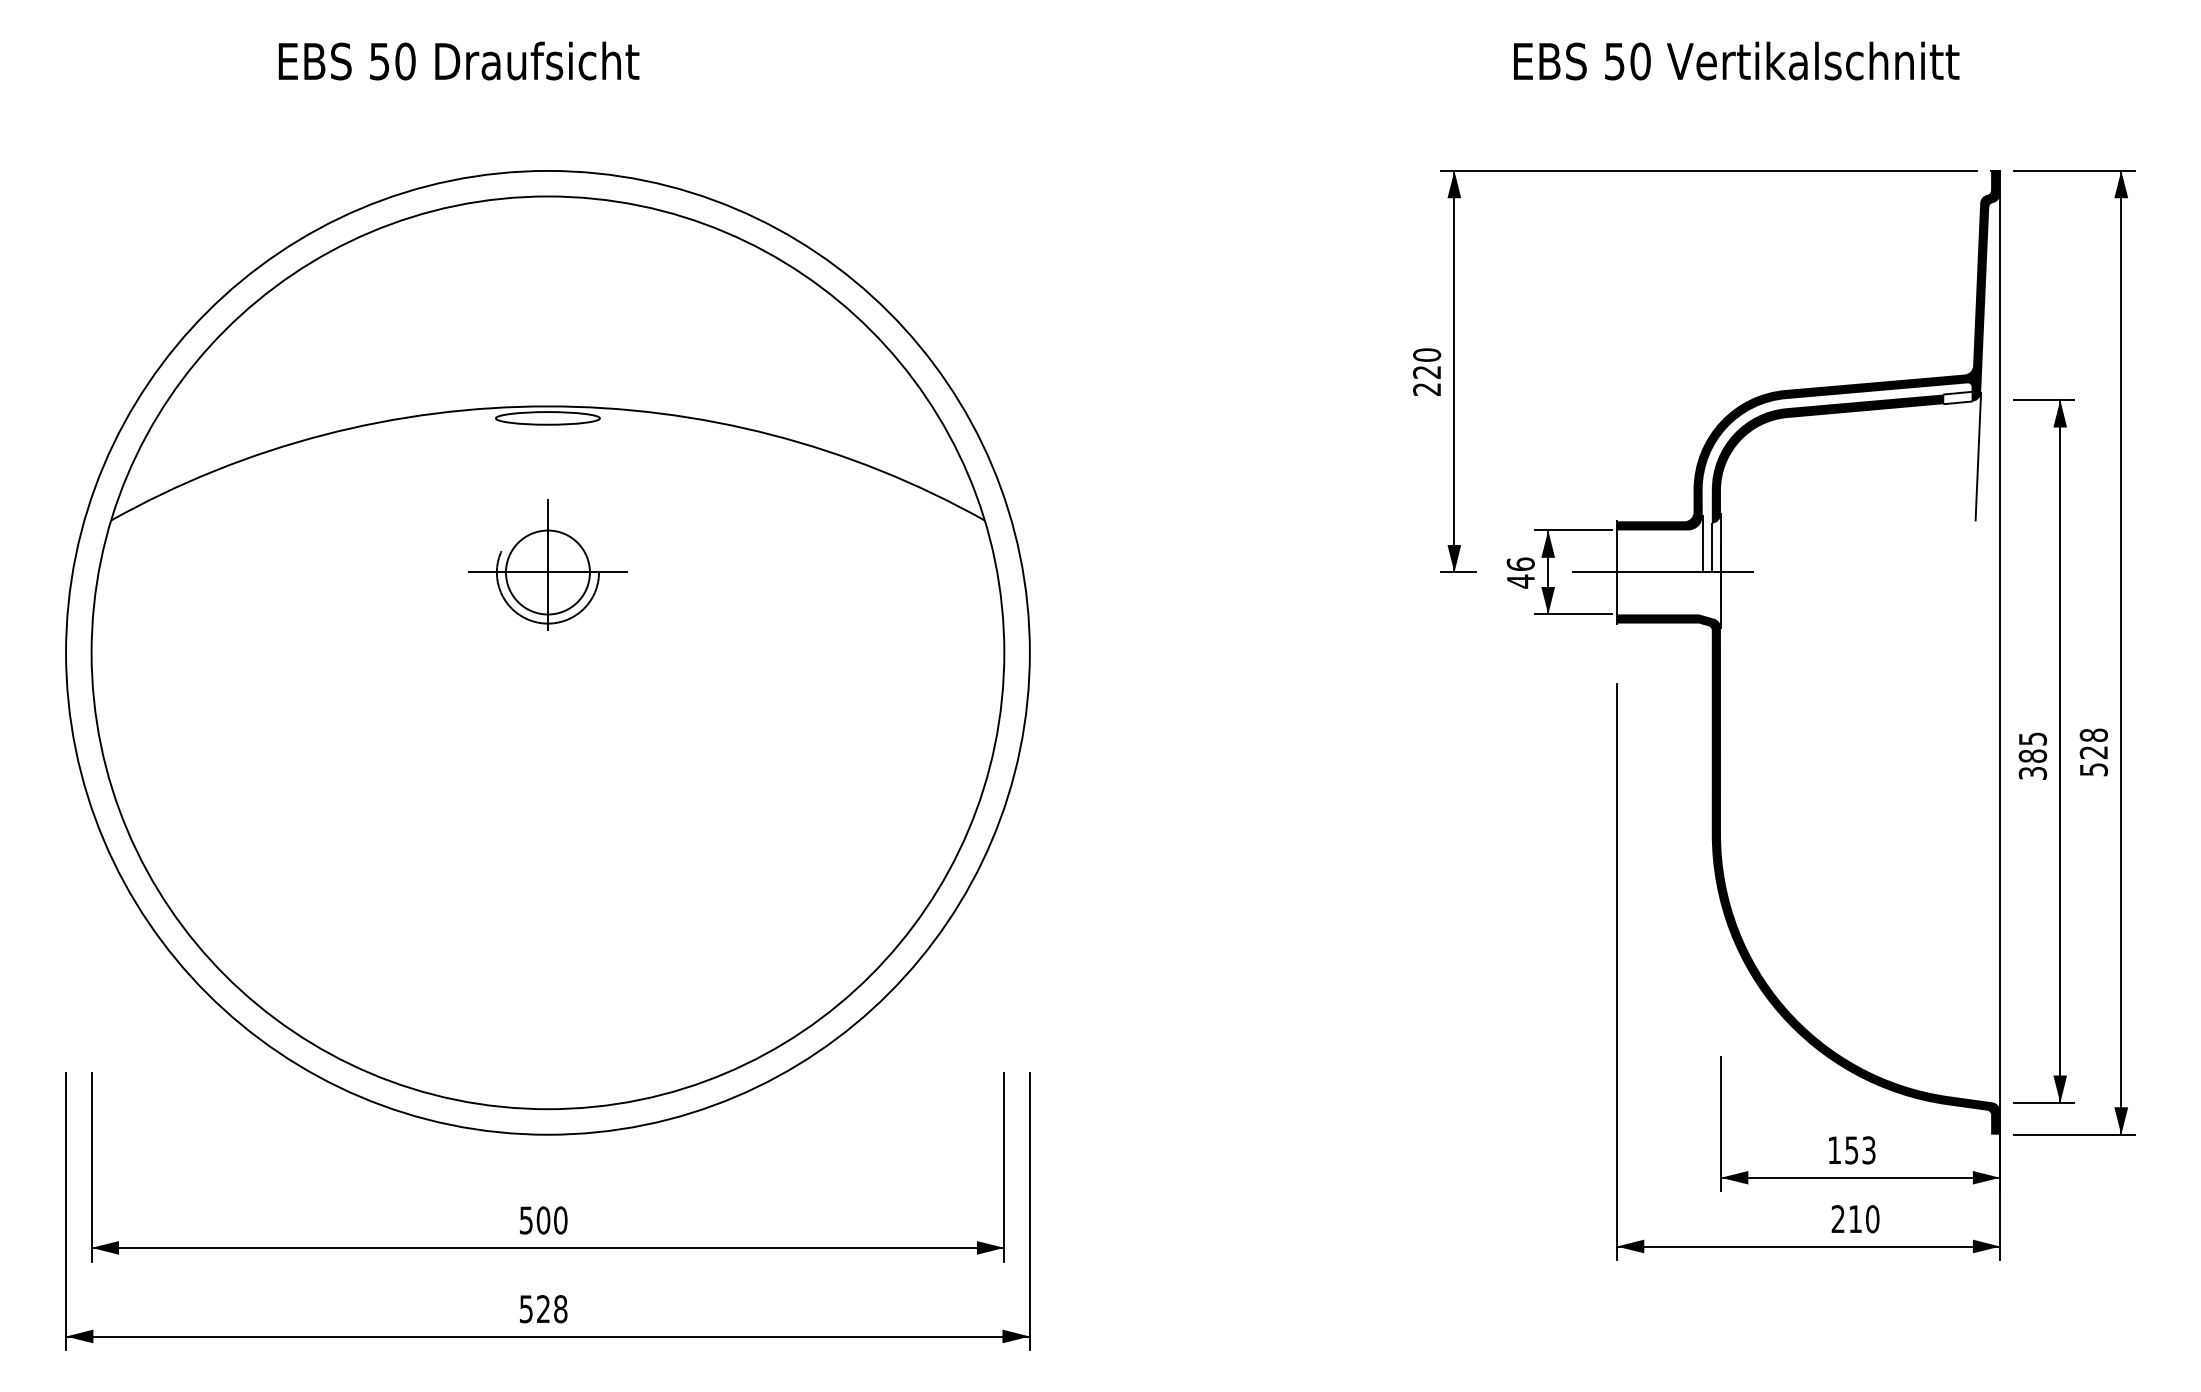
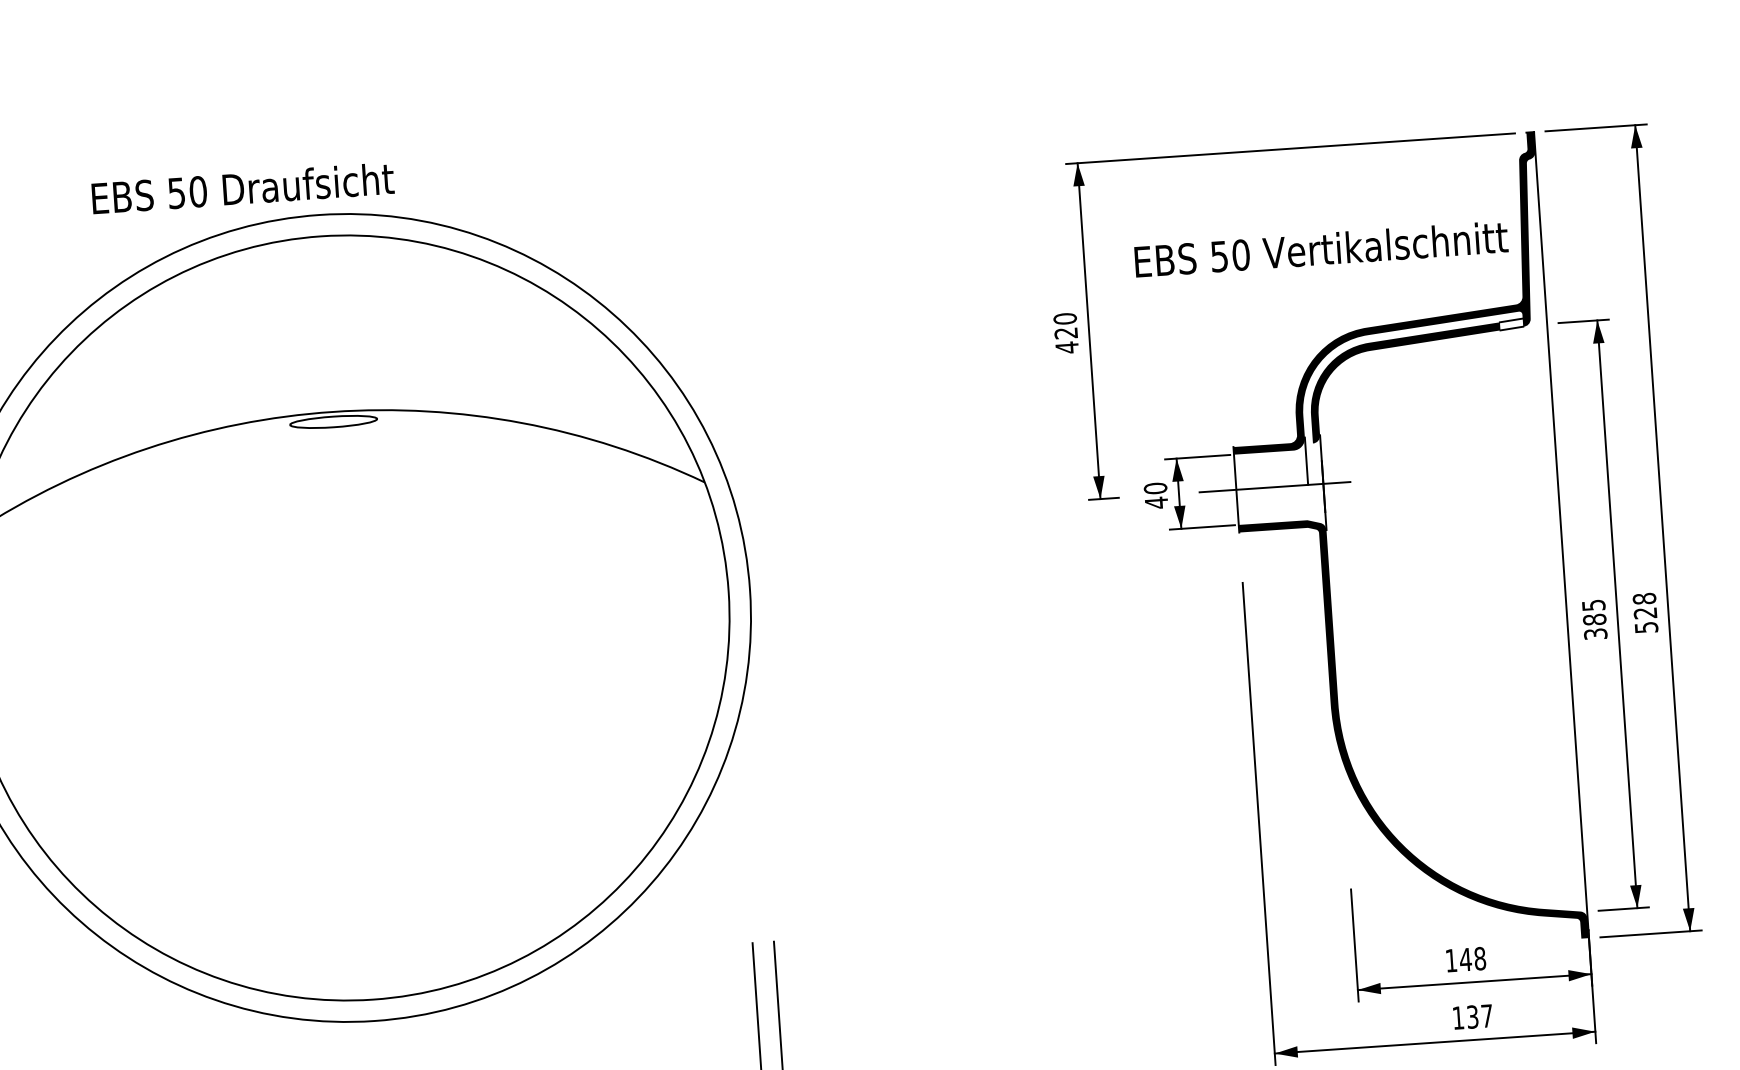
text: (458, 60) -> (242, 187), moved
text: (1736, 60) -> (1321, 248), moved
text: (1426, 389) -> (1066, 347), 220 -> 420
line: (1978, 456) -> (1532, 372), removed
line: (1711, 547) -> (1314, 463), removed
part: (547, 564) -> (341, 544), removed
text: (1520, 564) -> (1155, 488), 46 -> 40
text: (1859, 1150) -> (1472, 959), 153 -> 148
text: (1855, 1219) -> (1472, 1017), 210 -> 137

